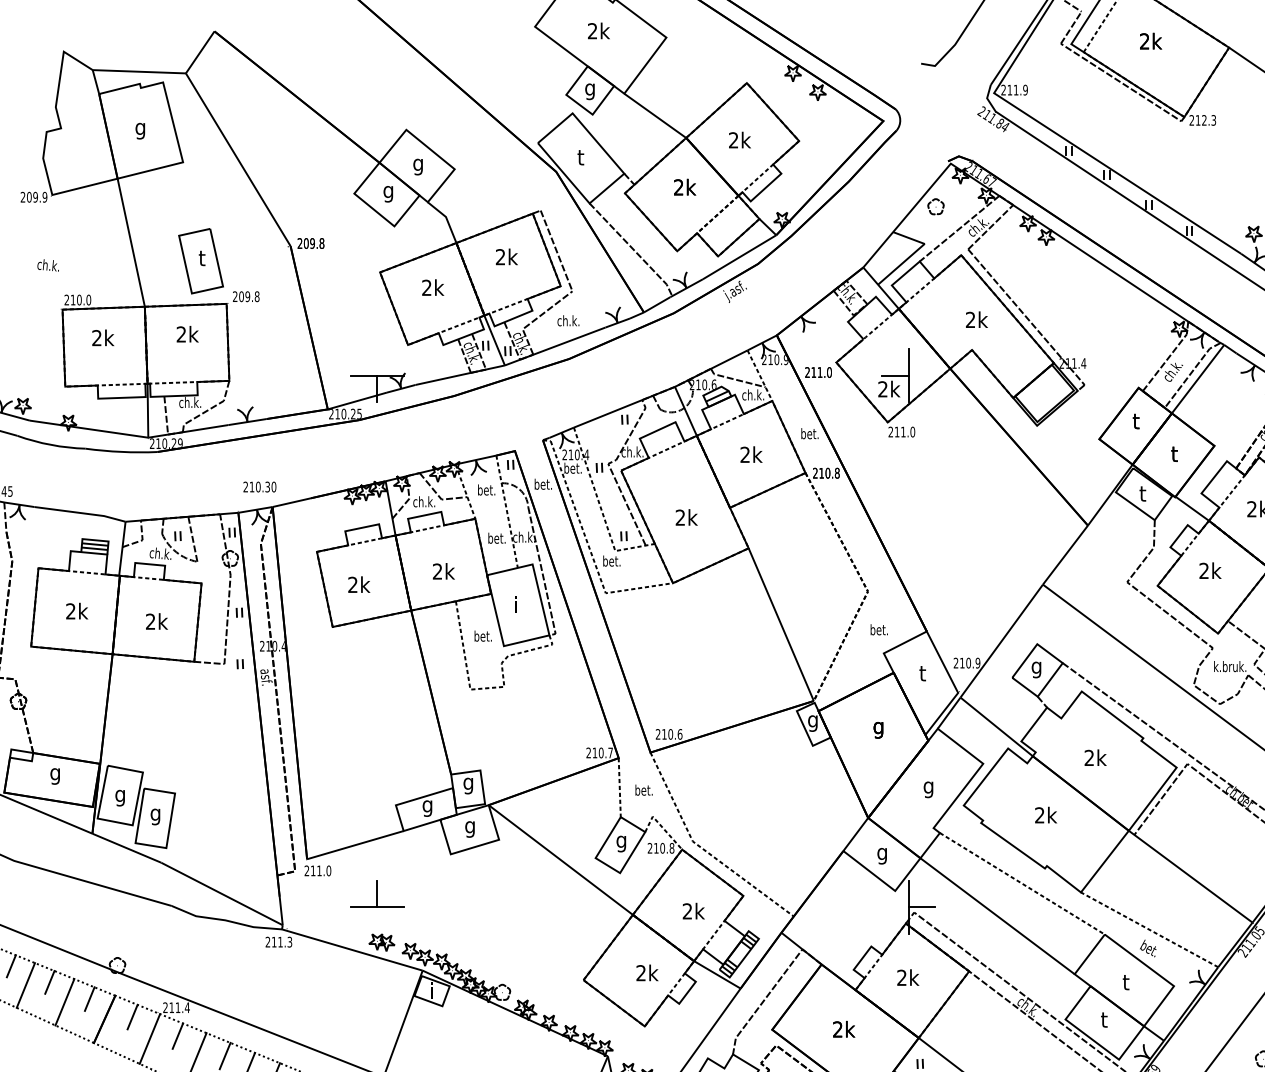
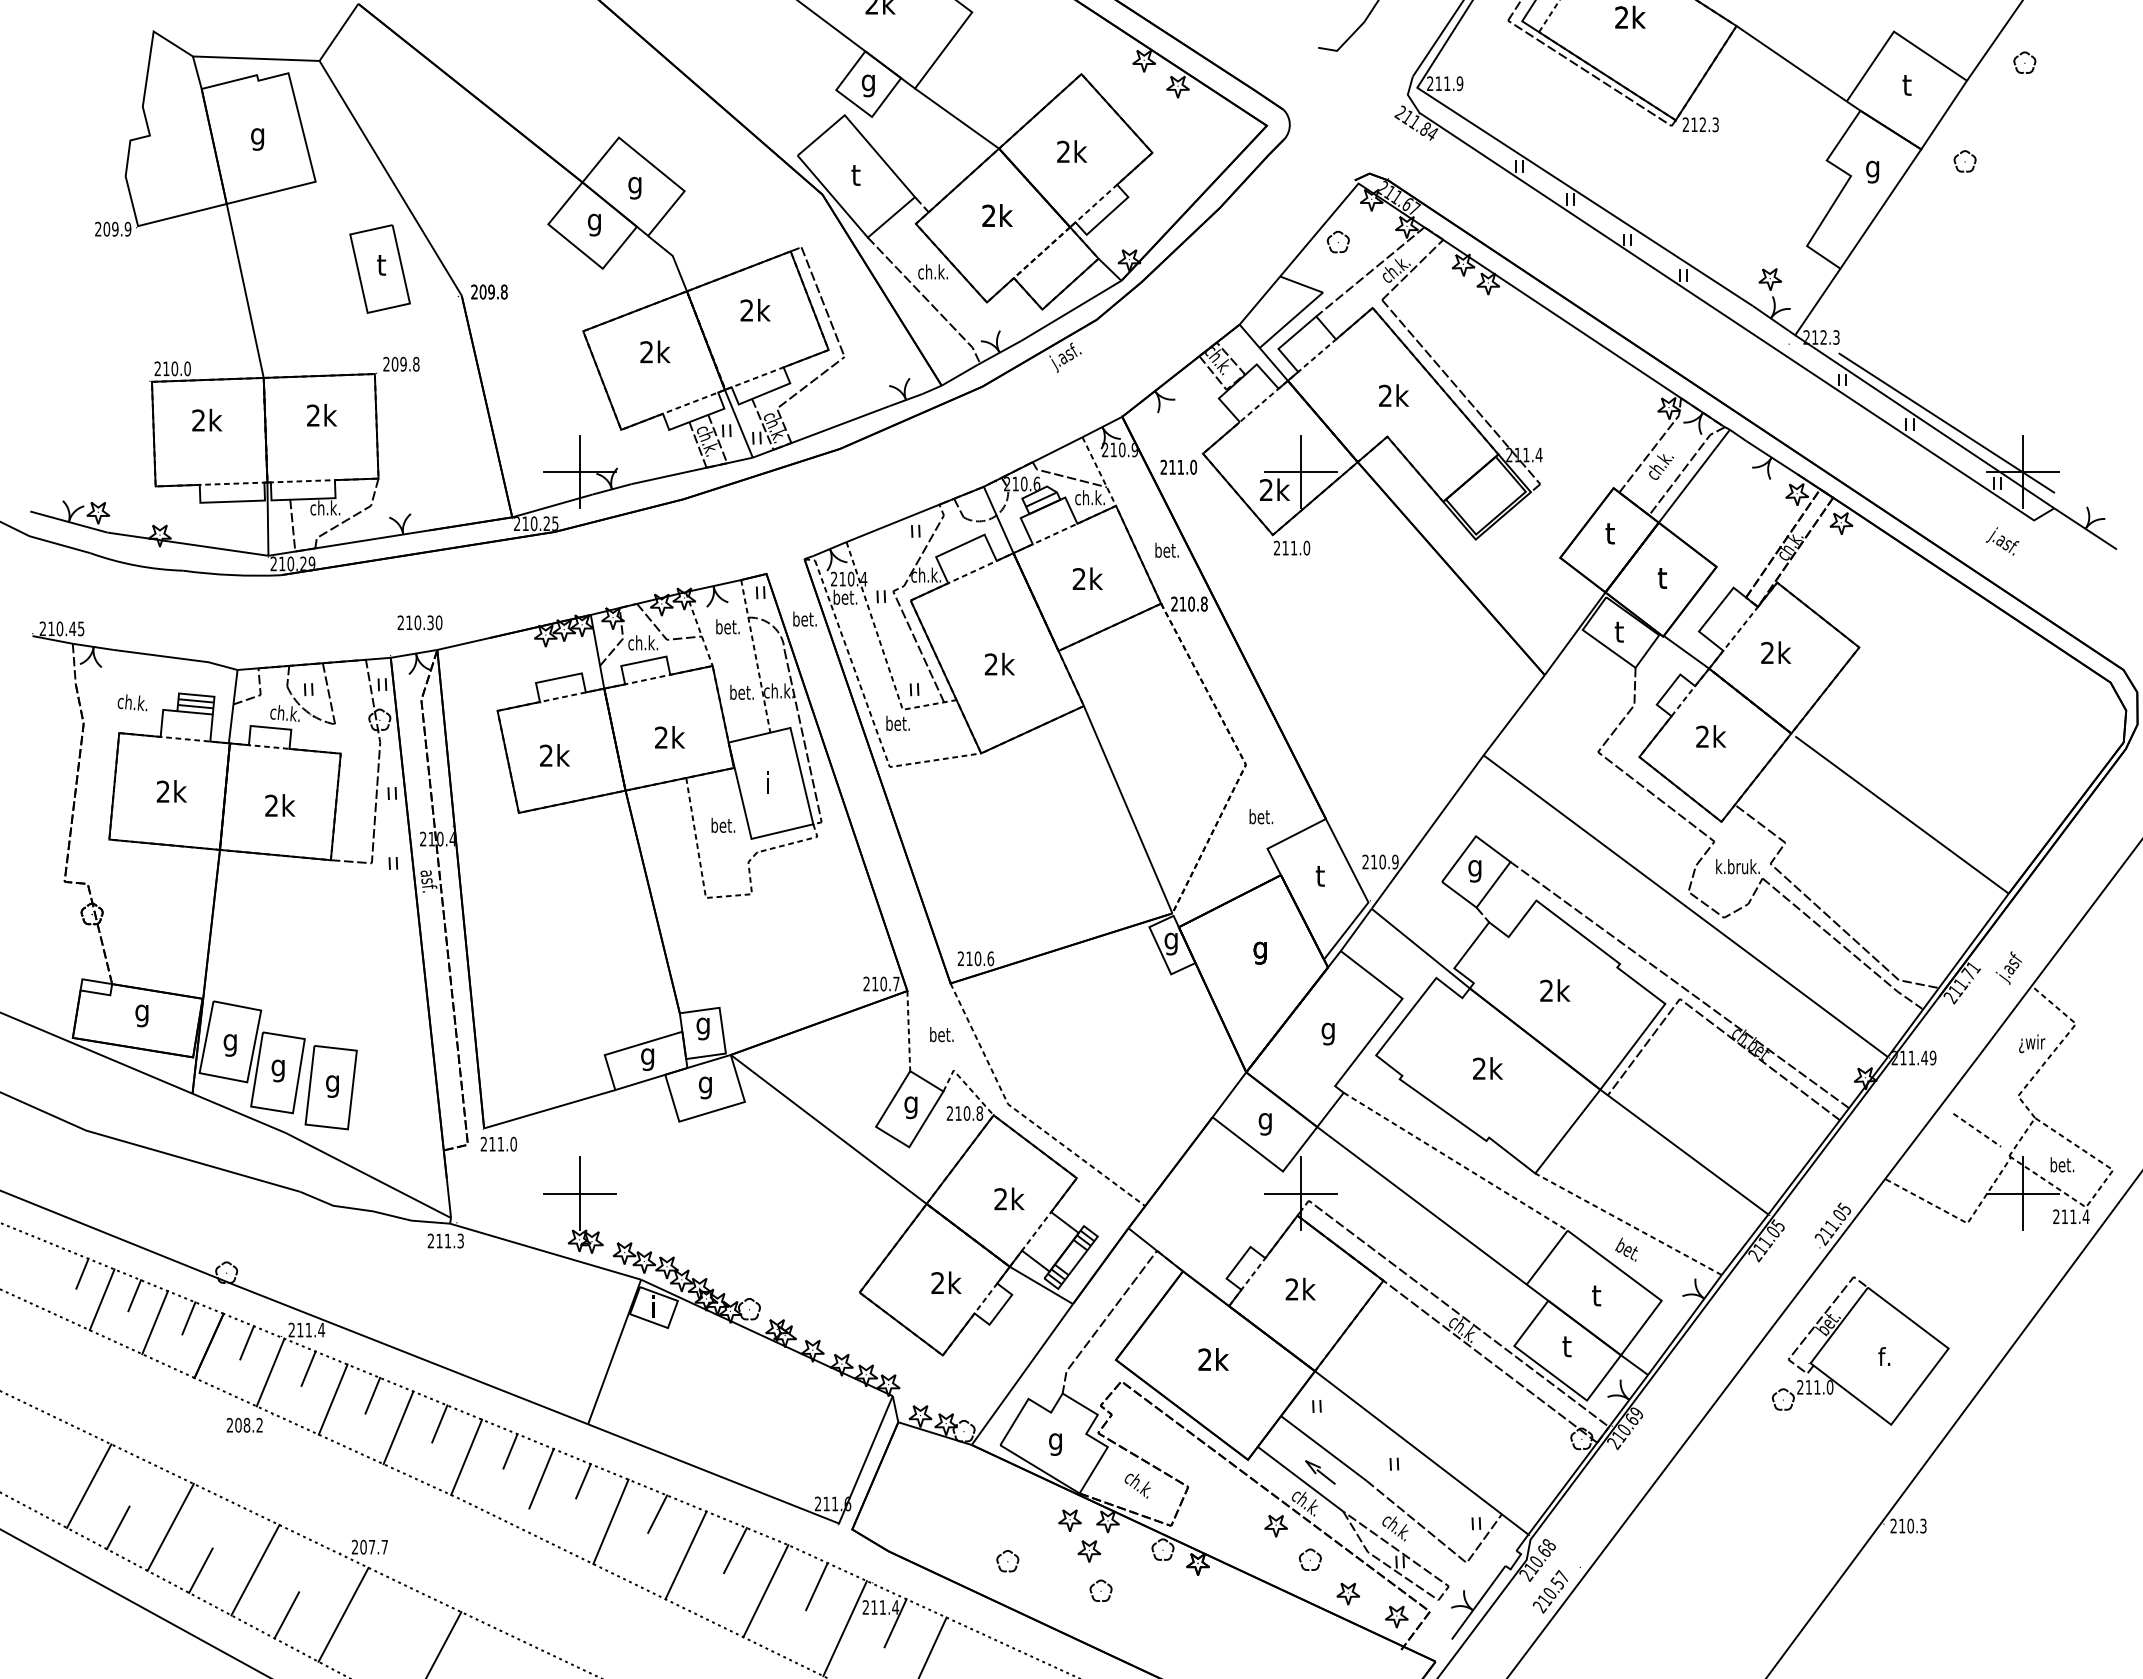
part: (200, 260) -> (379, 268), moved
text: (48, 265) -> (132, 702), moved
text: (567, 320) -> (932, 271), moved
line: (377, 362) -> (579, 453), added
line: (922, 375) -> (1319, 471), added
part: (194, 829) -> (330, 1087), added
line: (895, 907) -> (1283, 1193), added
line: (377, 920) -> (579, 1211), added

